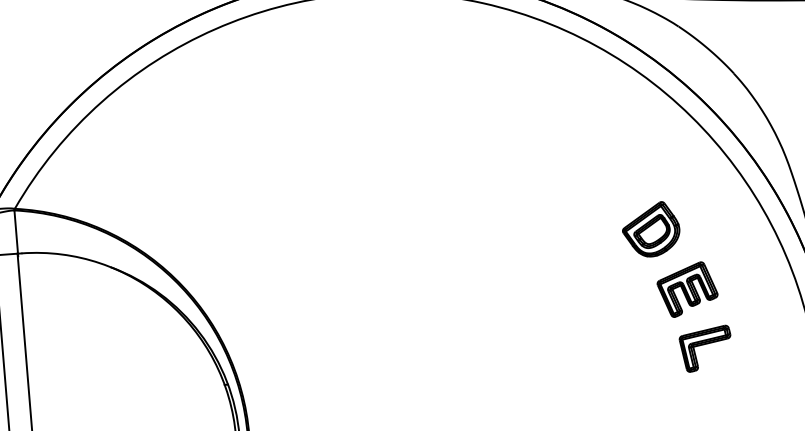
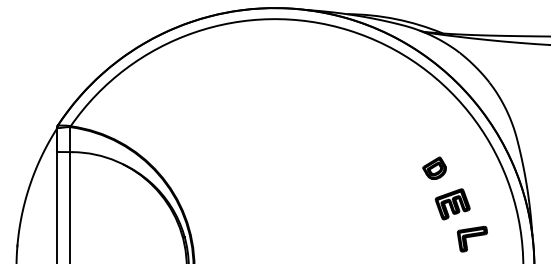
part: (650, 230) -> (434, 168), size x0.7
part: (705, 347) -> (472, 238), moved

